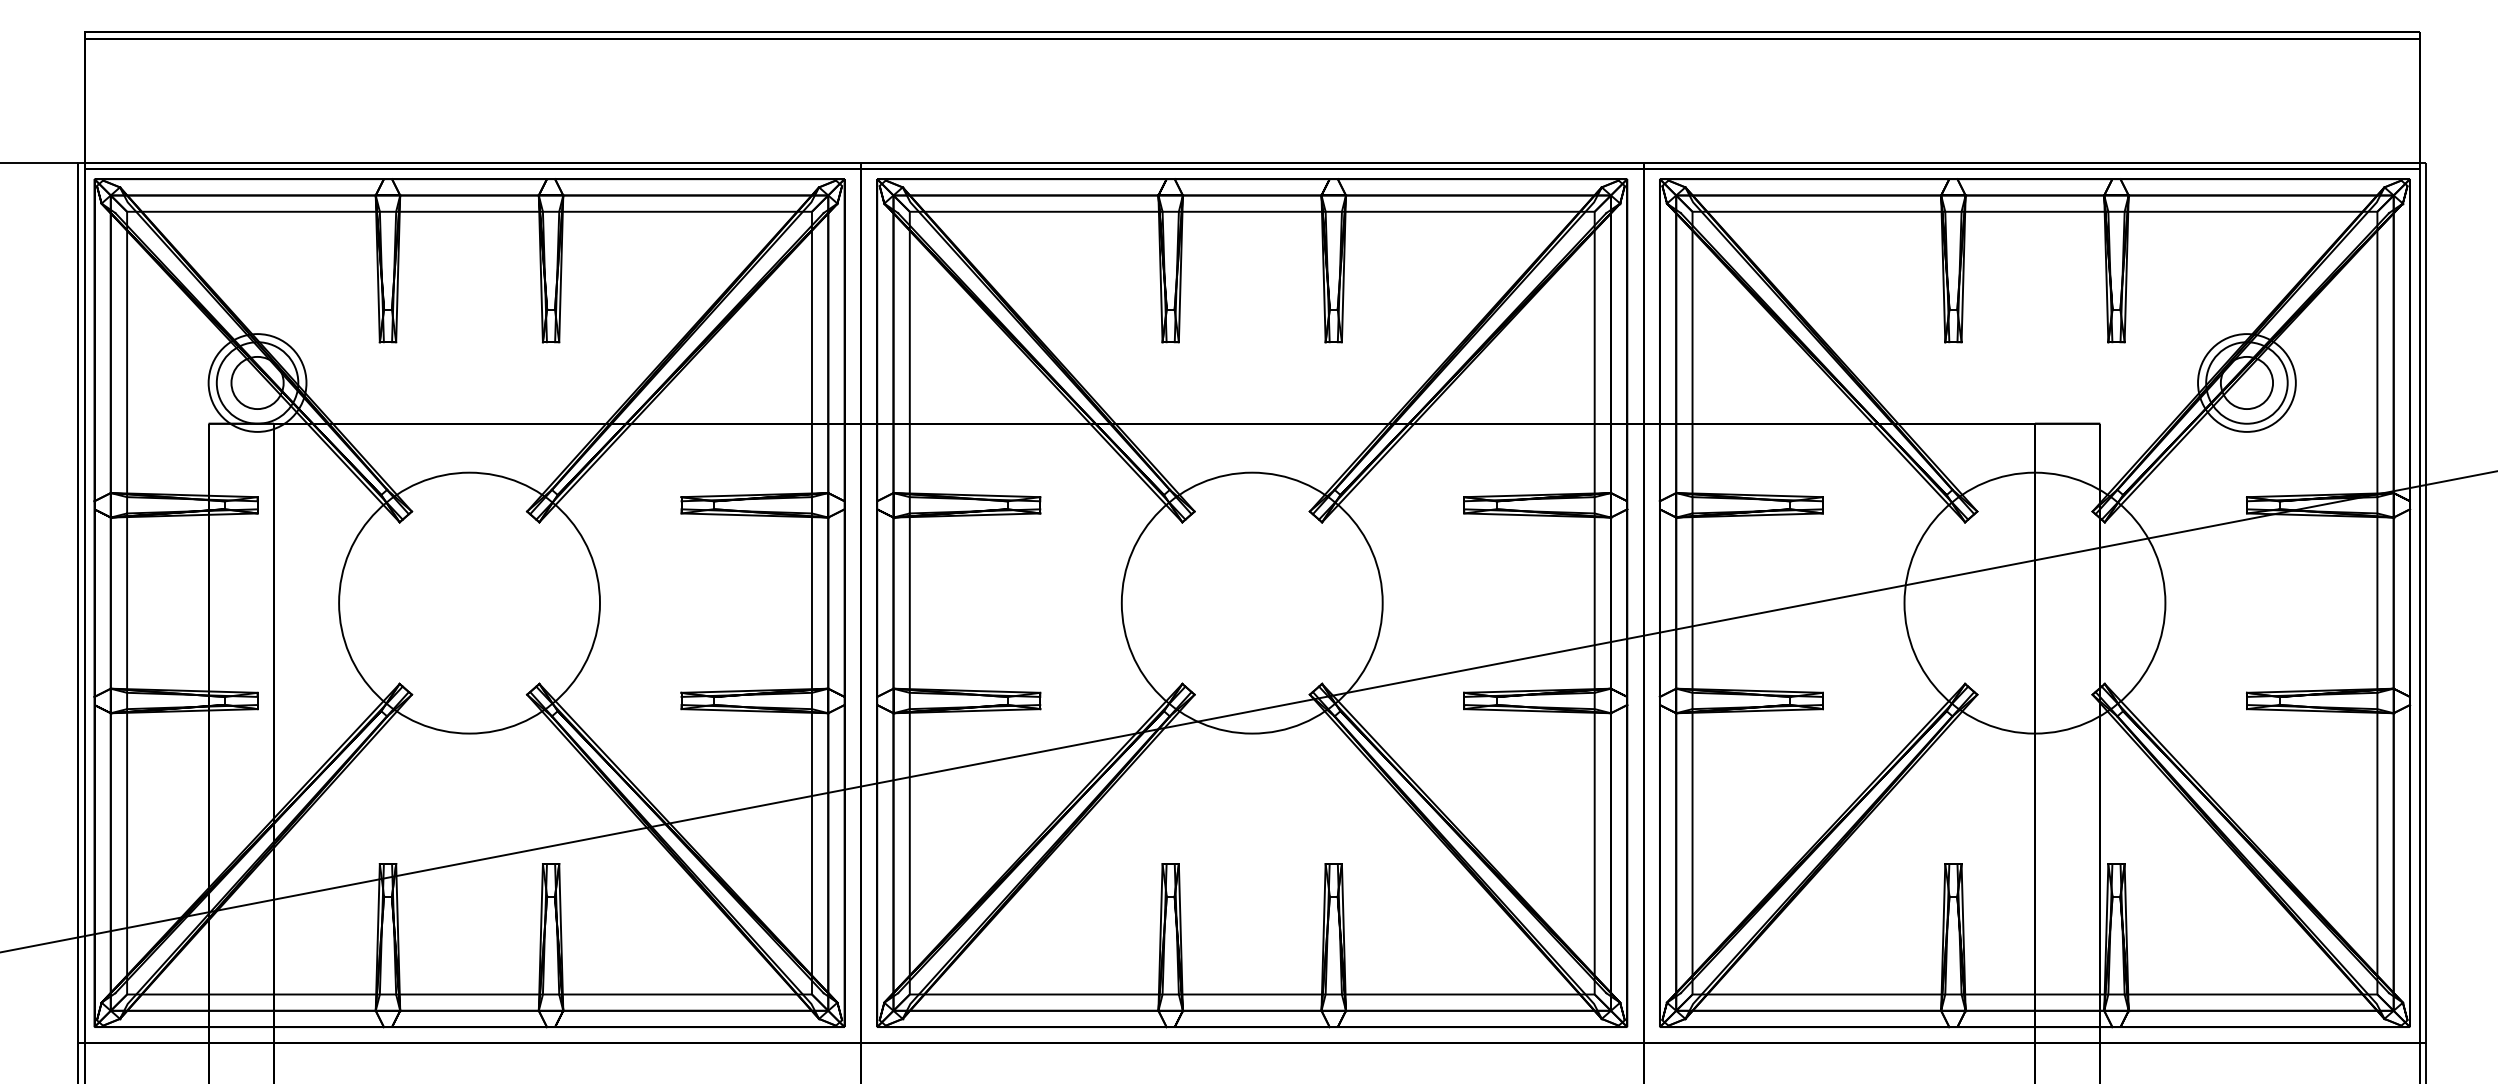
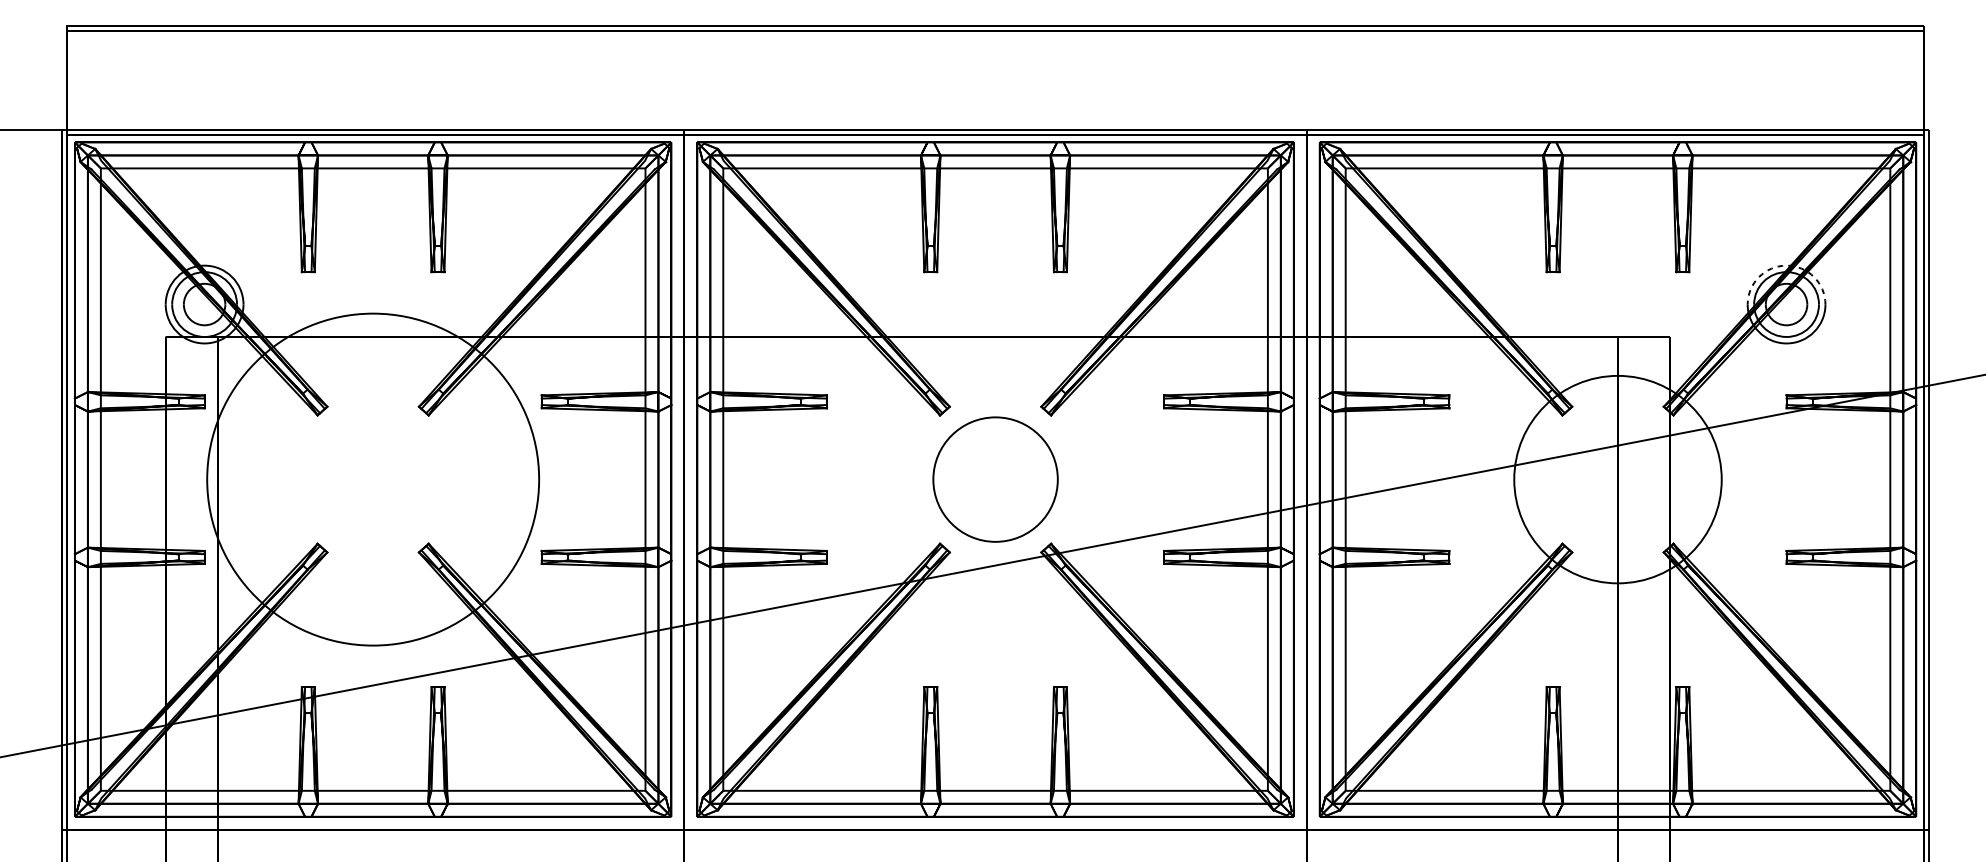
arc: (2246, 334) -> (1786, 265), solid -> dashed
circle: (469, 602) -> (373, 479), size x1.6
circle: (1251, 602) -> (994, 479), size x0.6

